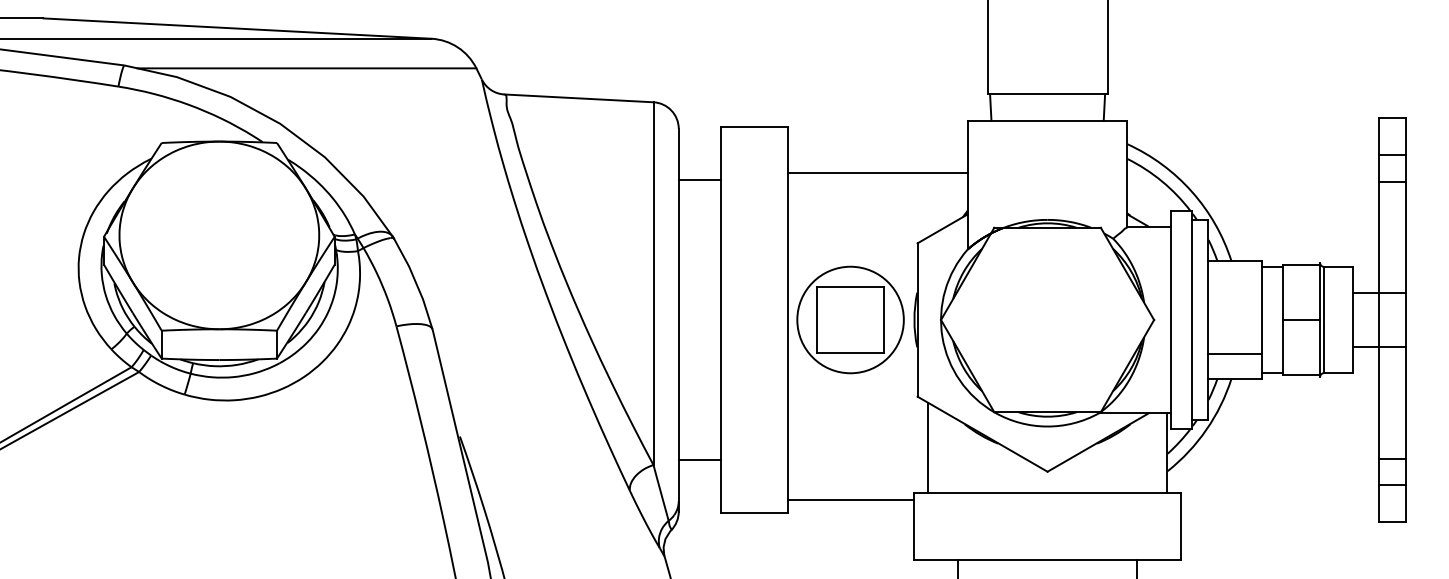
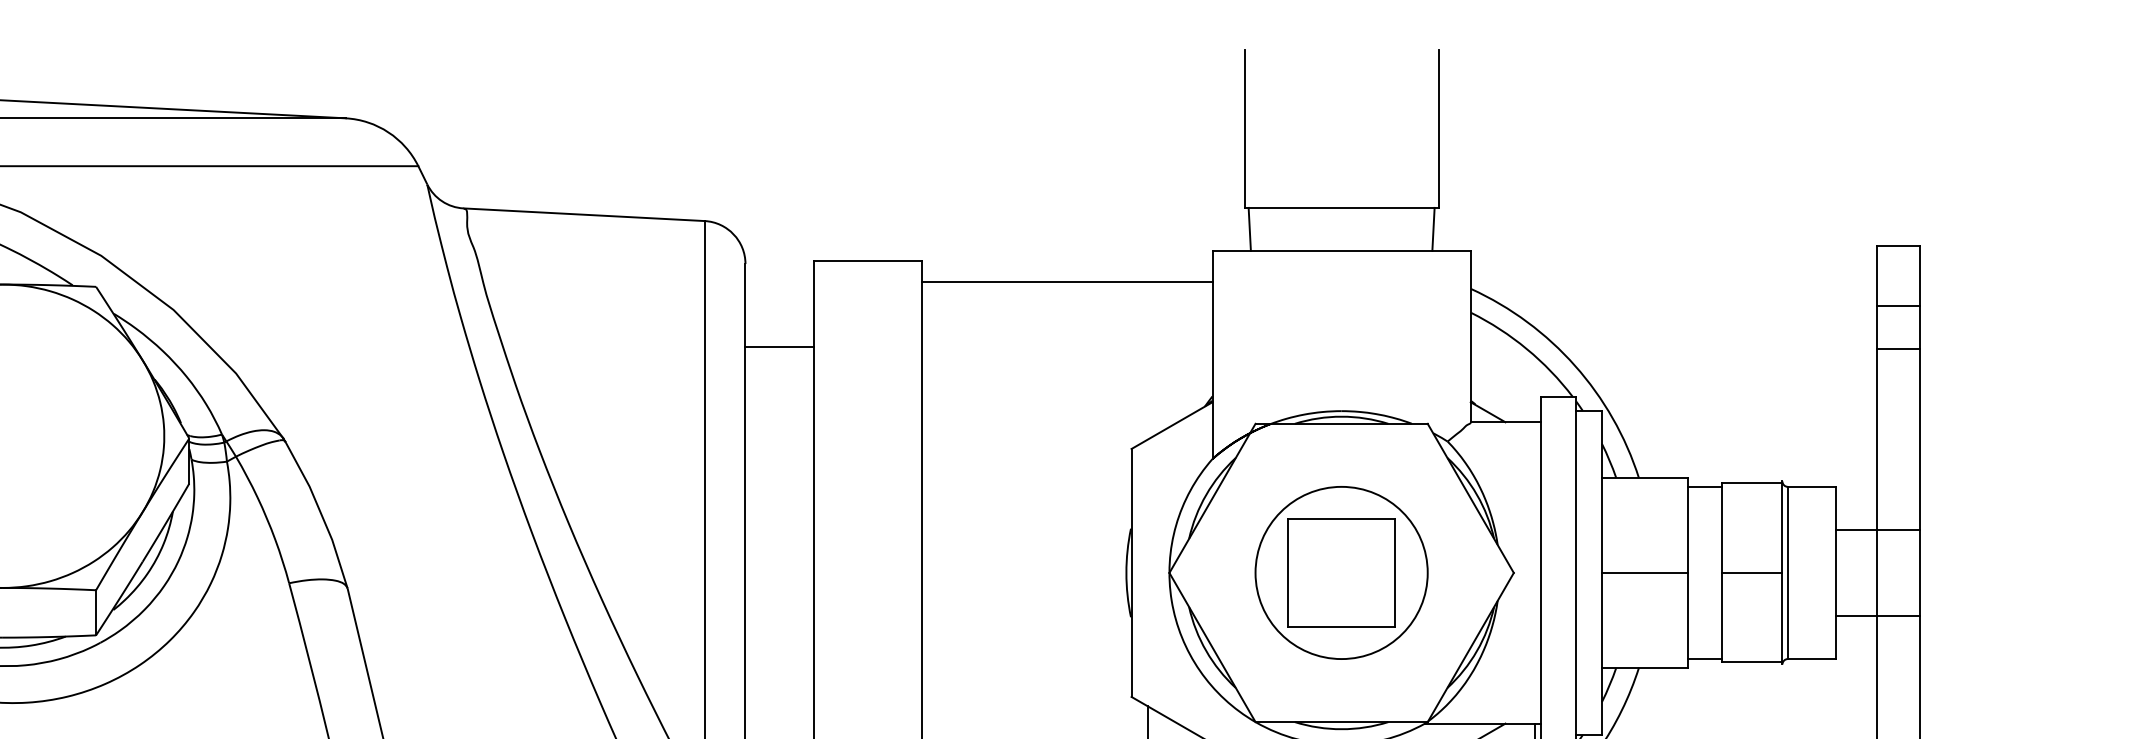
line: (877, 173) -> (1066, 282), moved
part: (850, 319) -> (1341, 572), moved
line: (1234, 354) -> (1643, 573), moved

